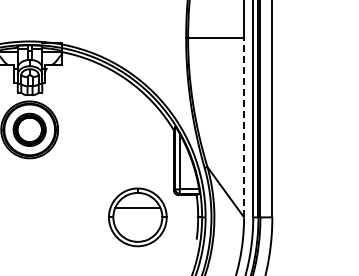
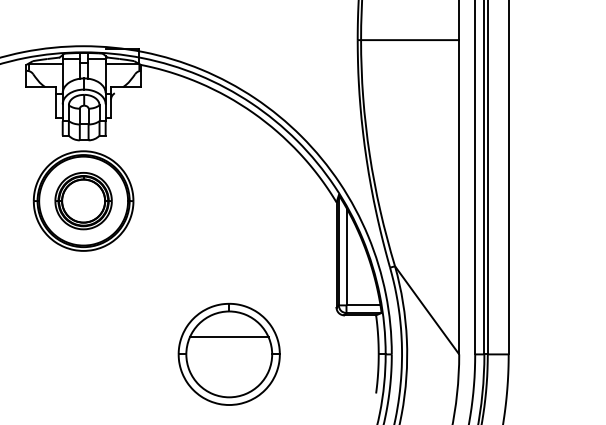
line: (244, 127) -> (459, 196), dashed -> solid
part: (137, 217) -> (228, 354), moved

